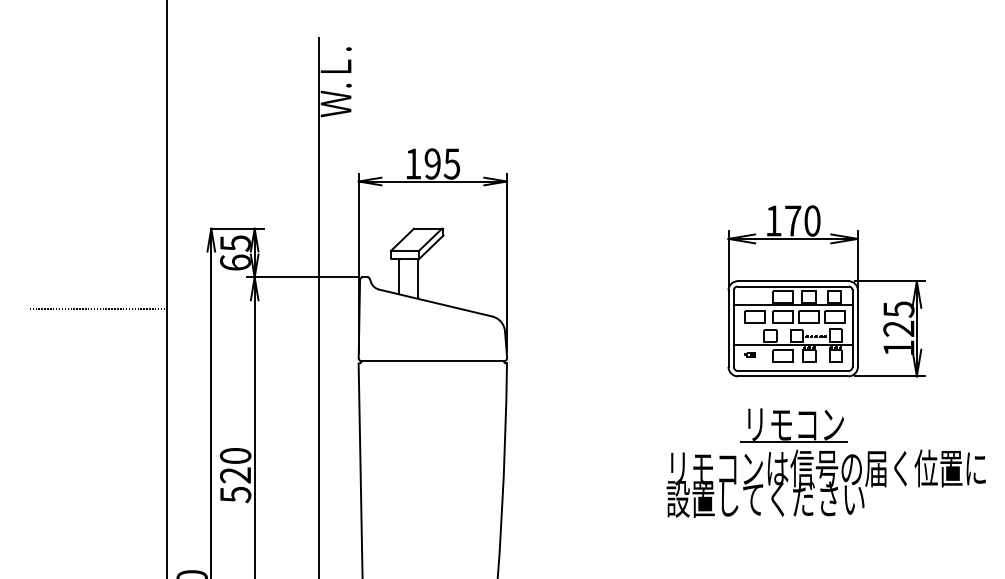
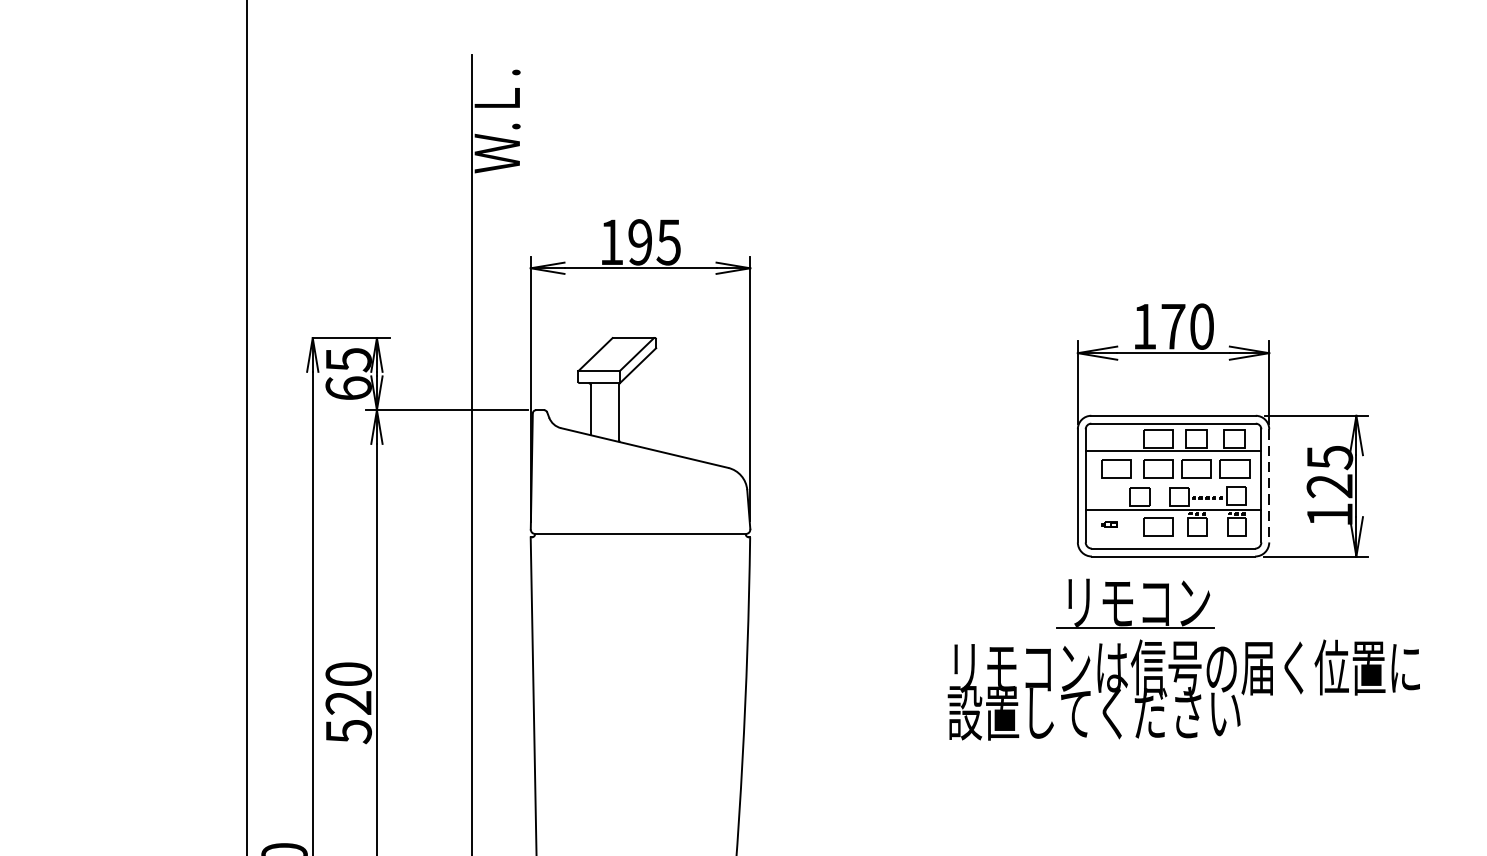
line: (98, 309) -> (145, 457), removed
line: (857, 329) -> (1268, 487), solid -> dashed
part: (825, 462) -> (1182, 658), moved

